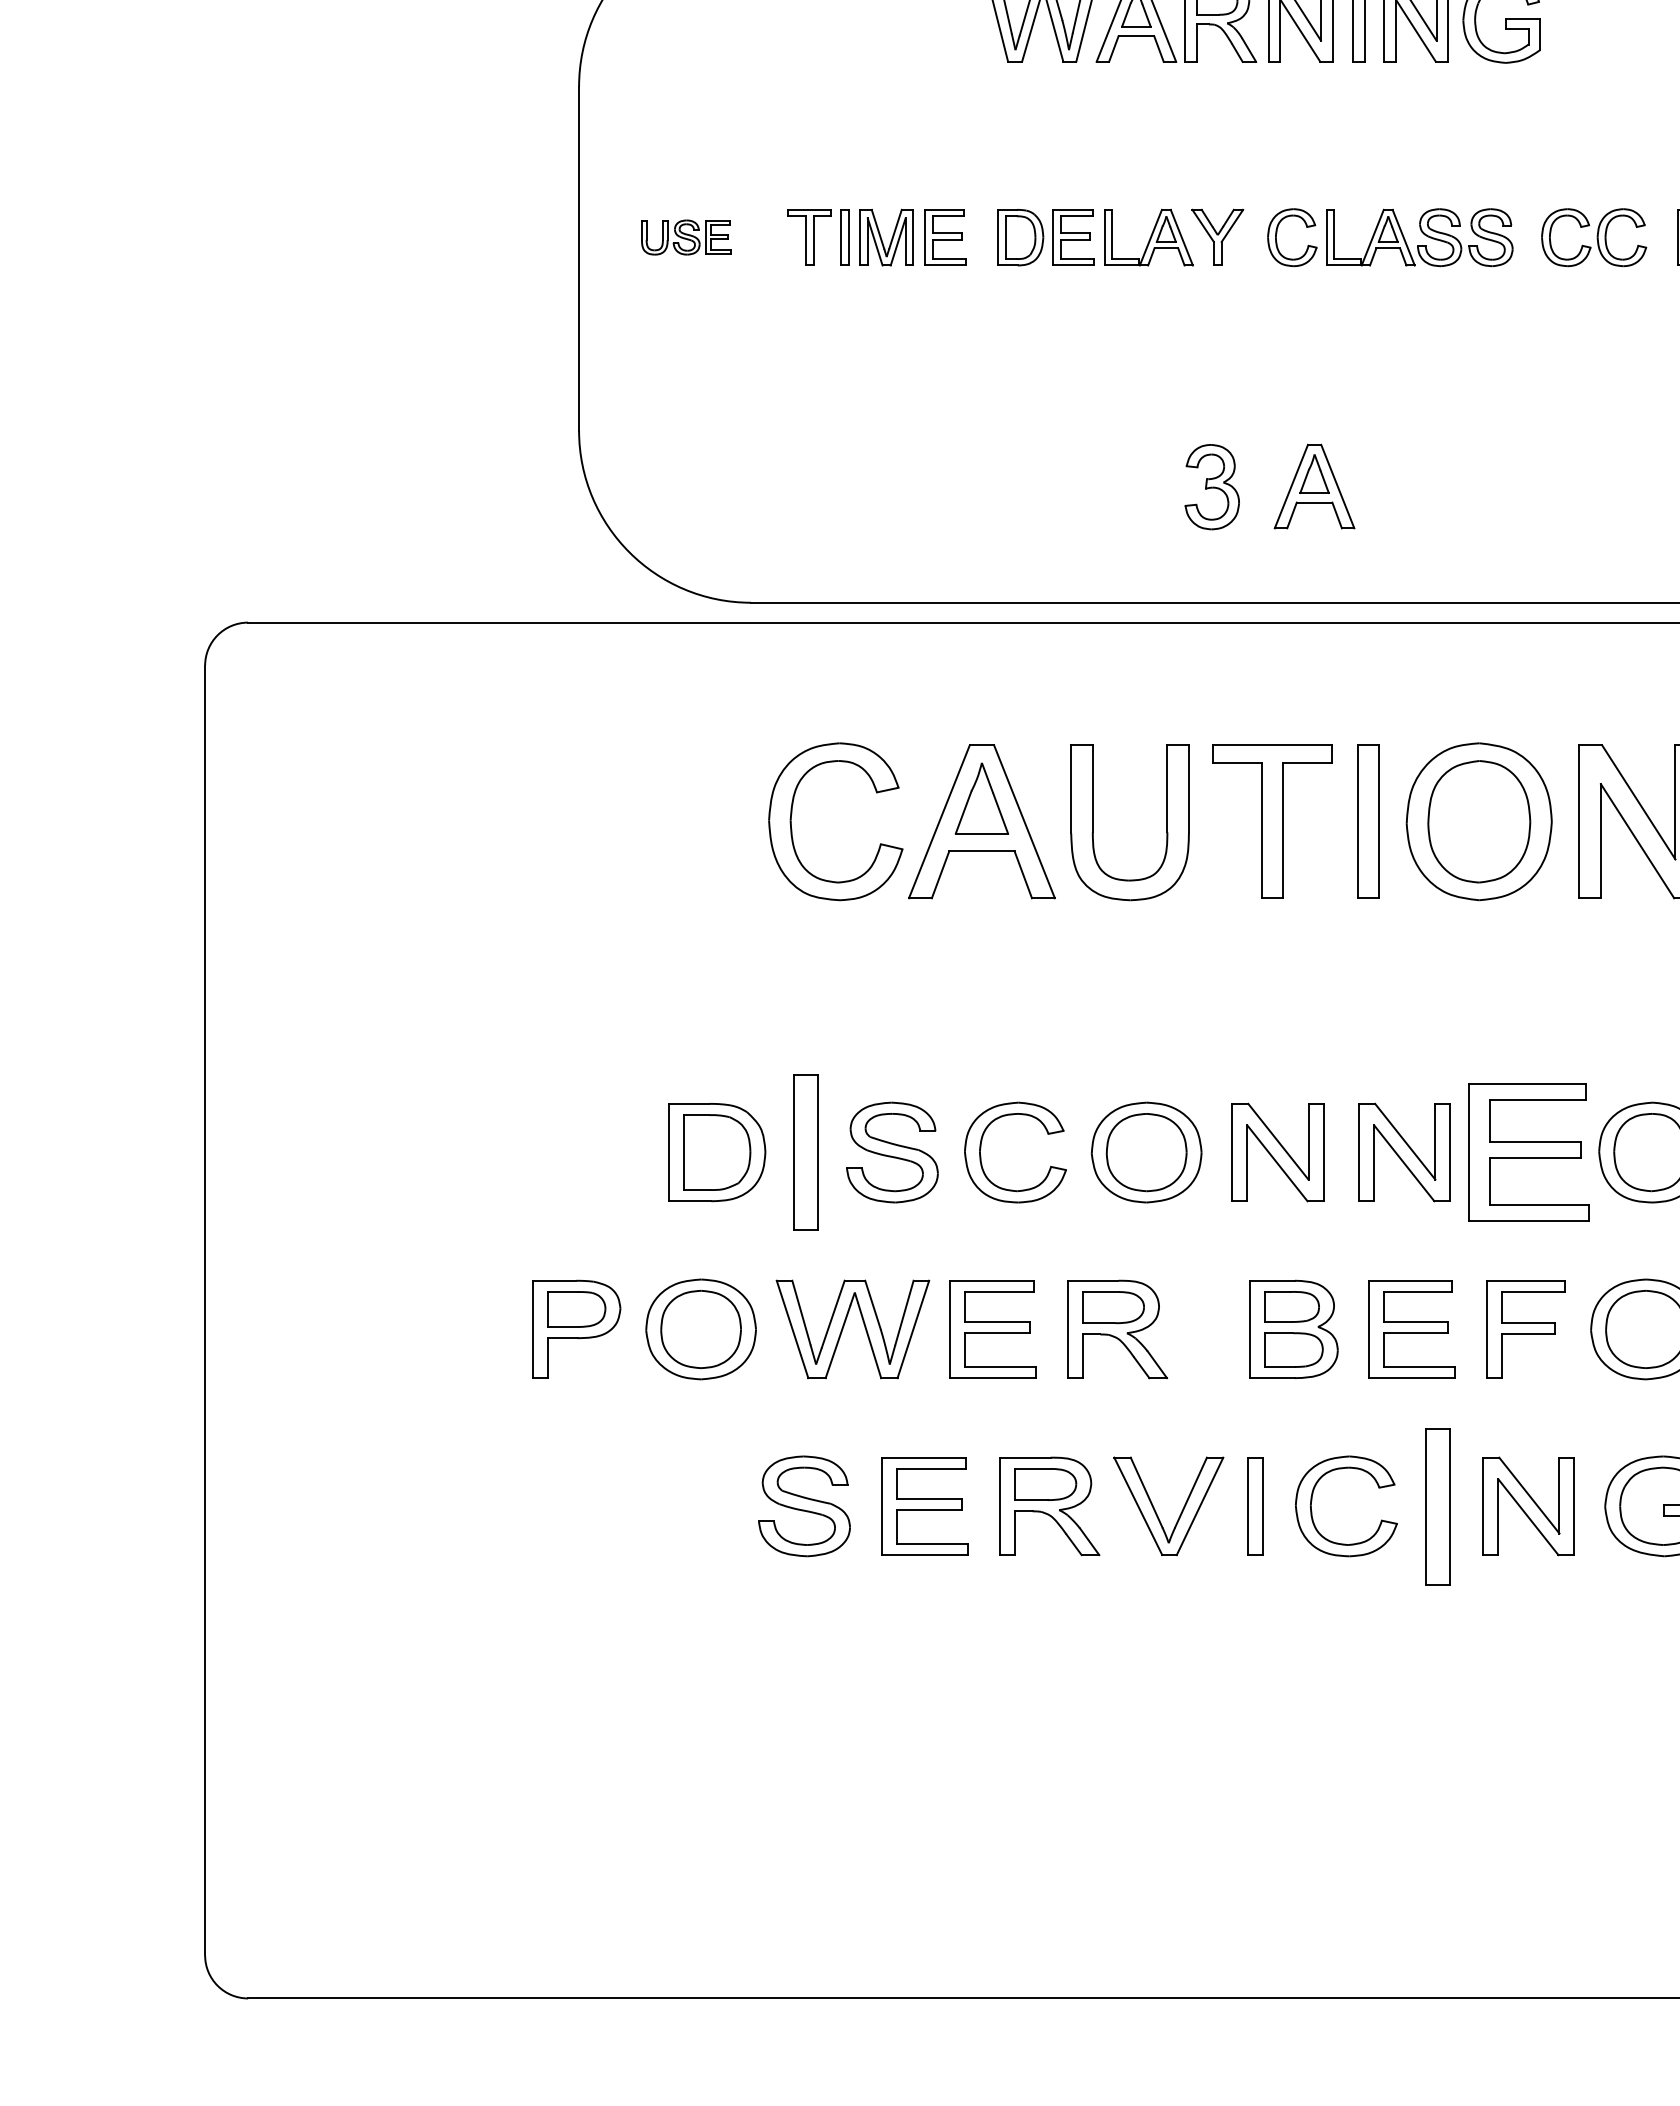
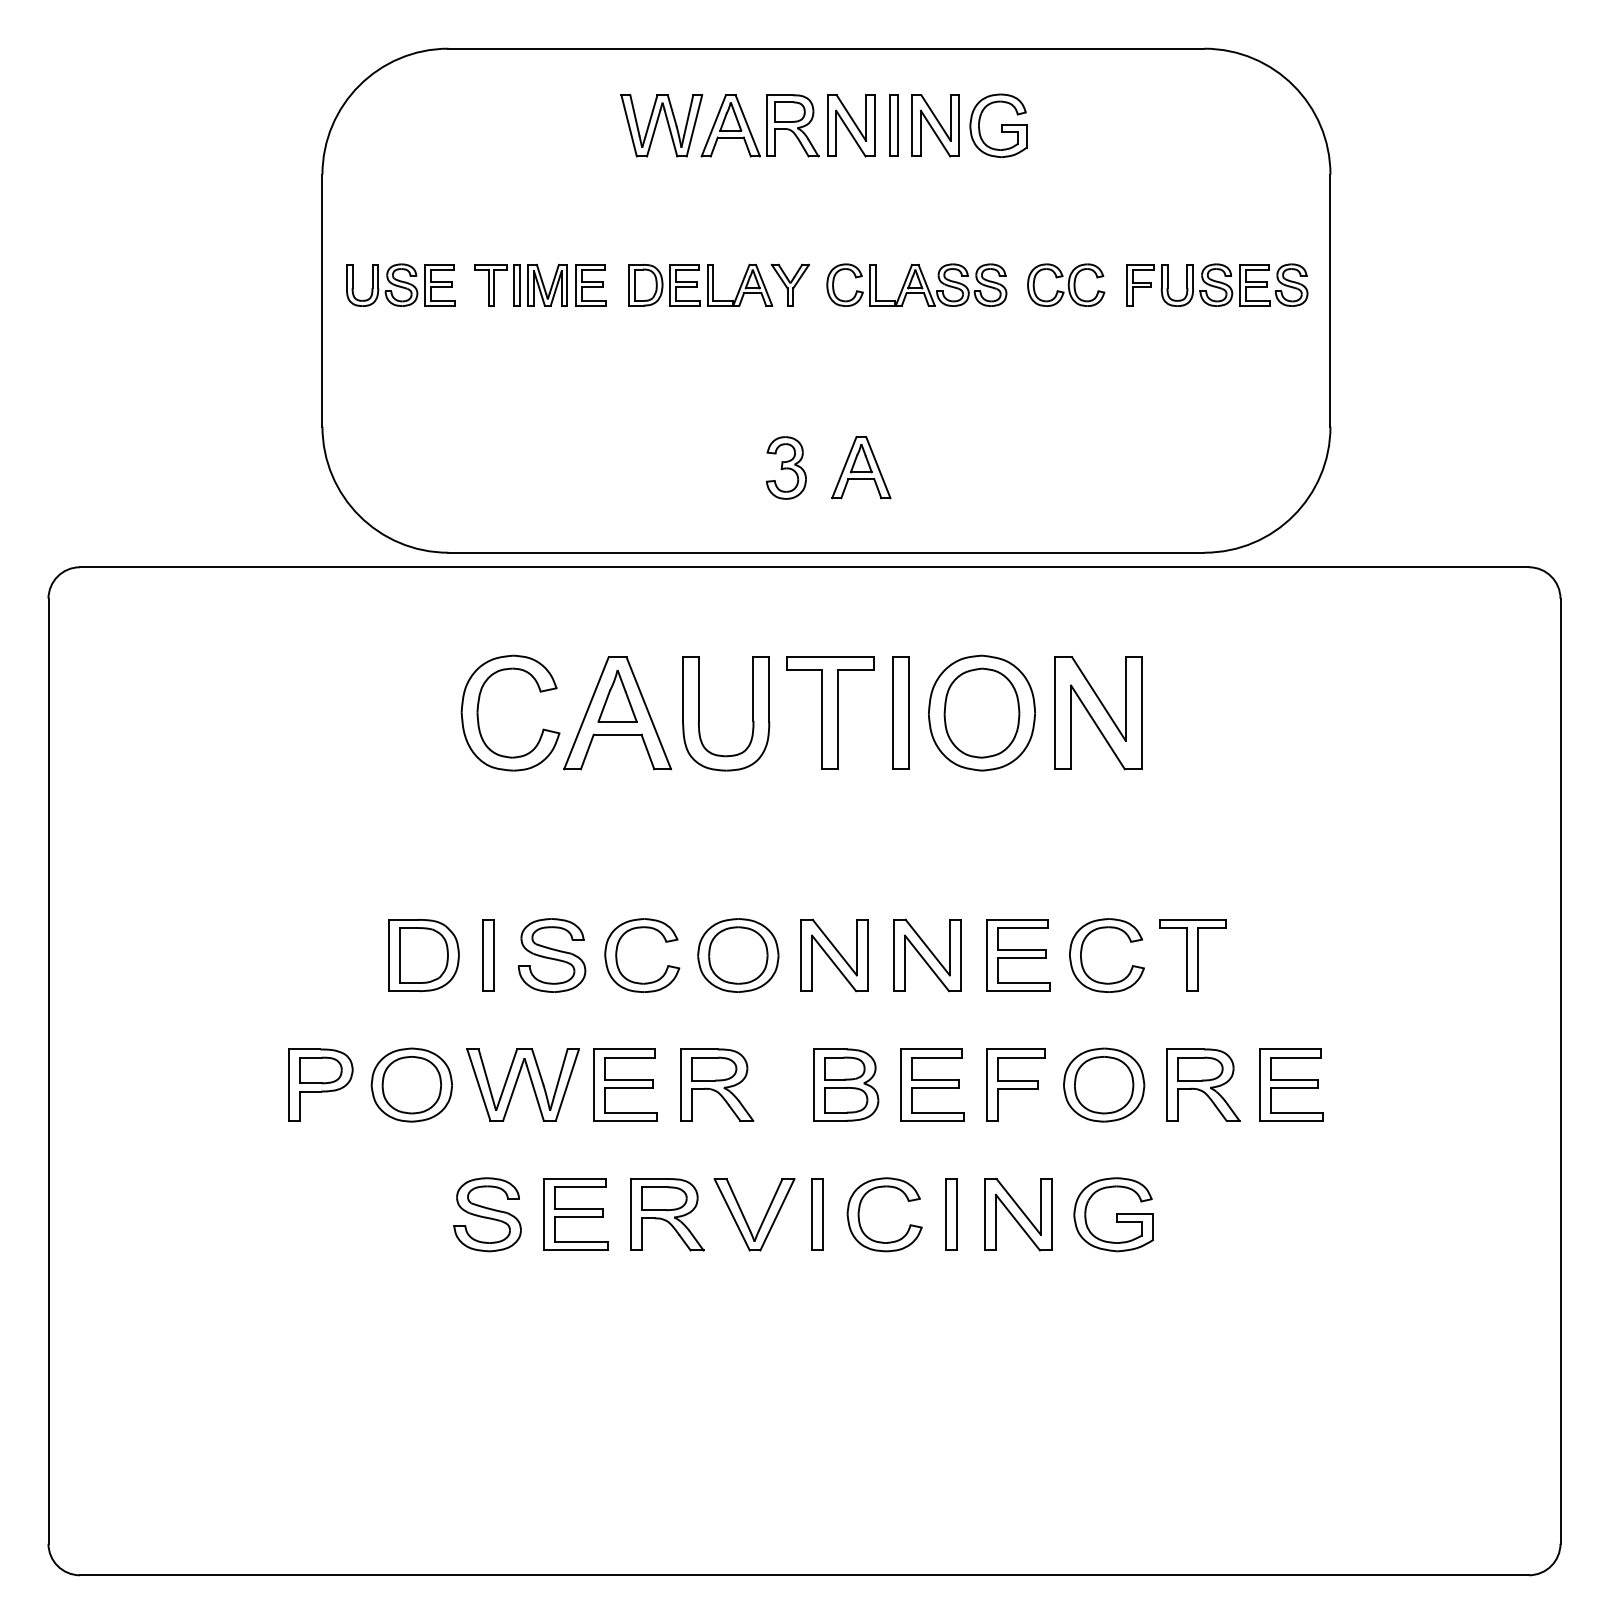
part: (685, 236) -> (400, 284), size x1.67
part: (805, 1152) -> (488, 955), size x0.62
part: (1529, 1152) -> (1018, 955), size x0.71
part: (1437, 1506) -> (951, 1214), size x0.62

